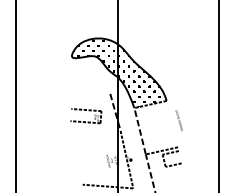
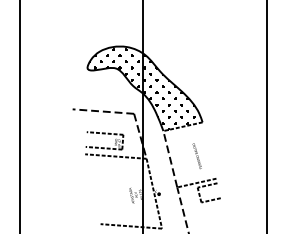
line: (84, 91) -> (102, 110), added
text: (178, 120) -> (196, 155), moved
line: (95, 128) -> (116, 155), added

